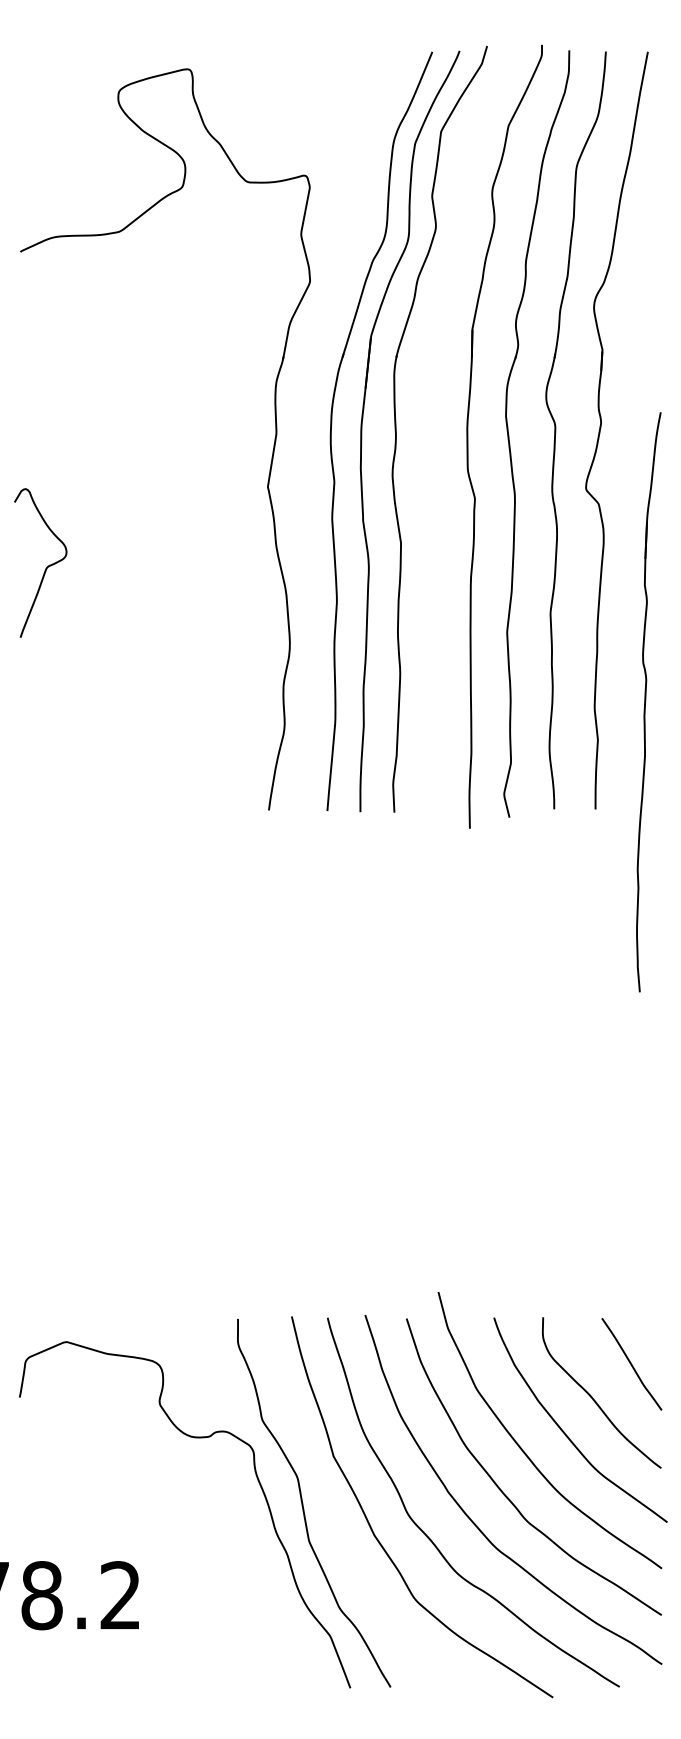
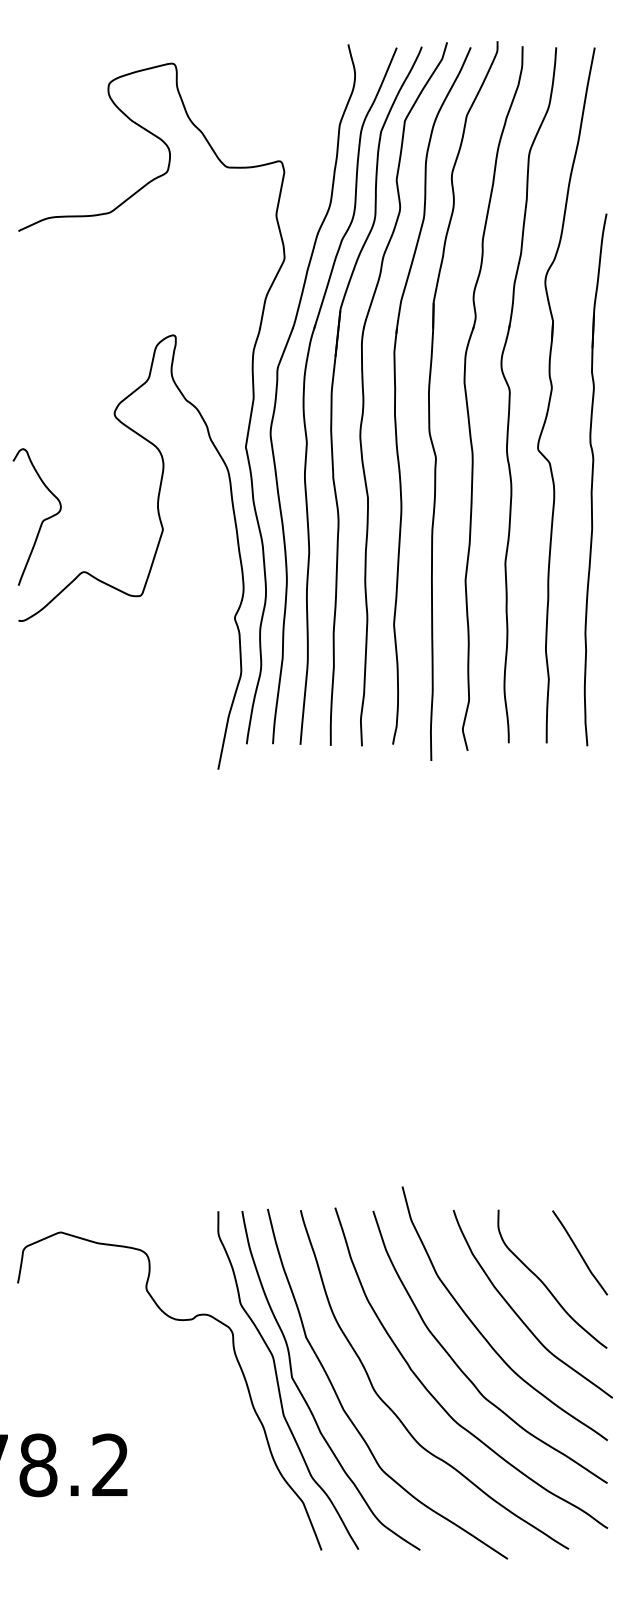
part: (431, 424) -> (396, 389), added
part: (302, 429) -> (277, 394), added
curve: (166, 609) -> (152, 559), added
part: (648, 701) -> (595, 479), moved
curve: (329, 1517) -> (302, 1393), added

